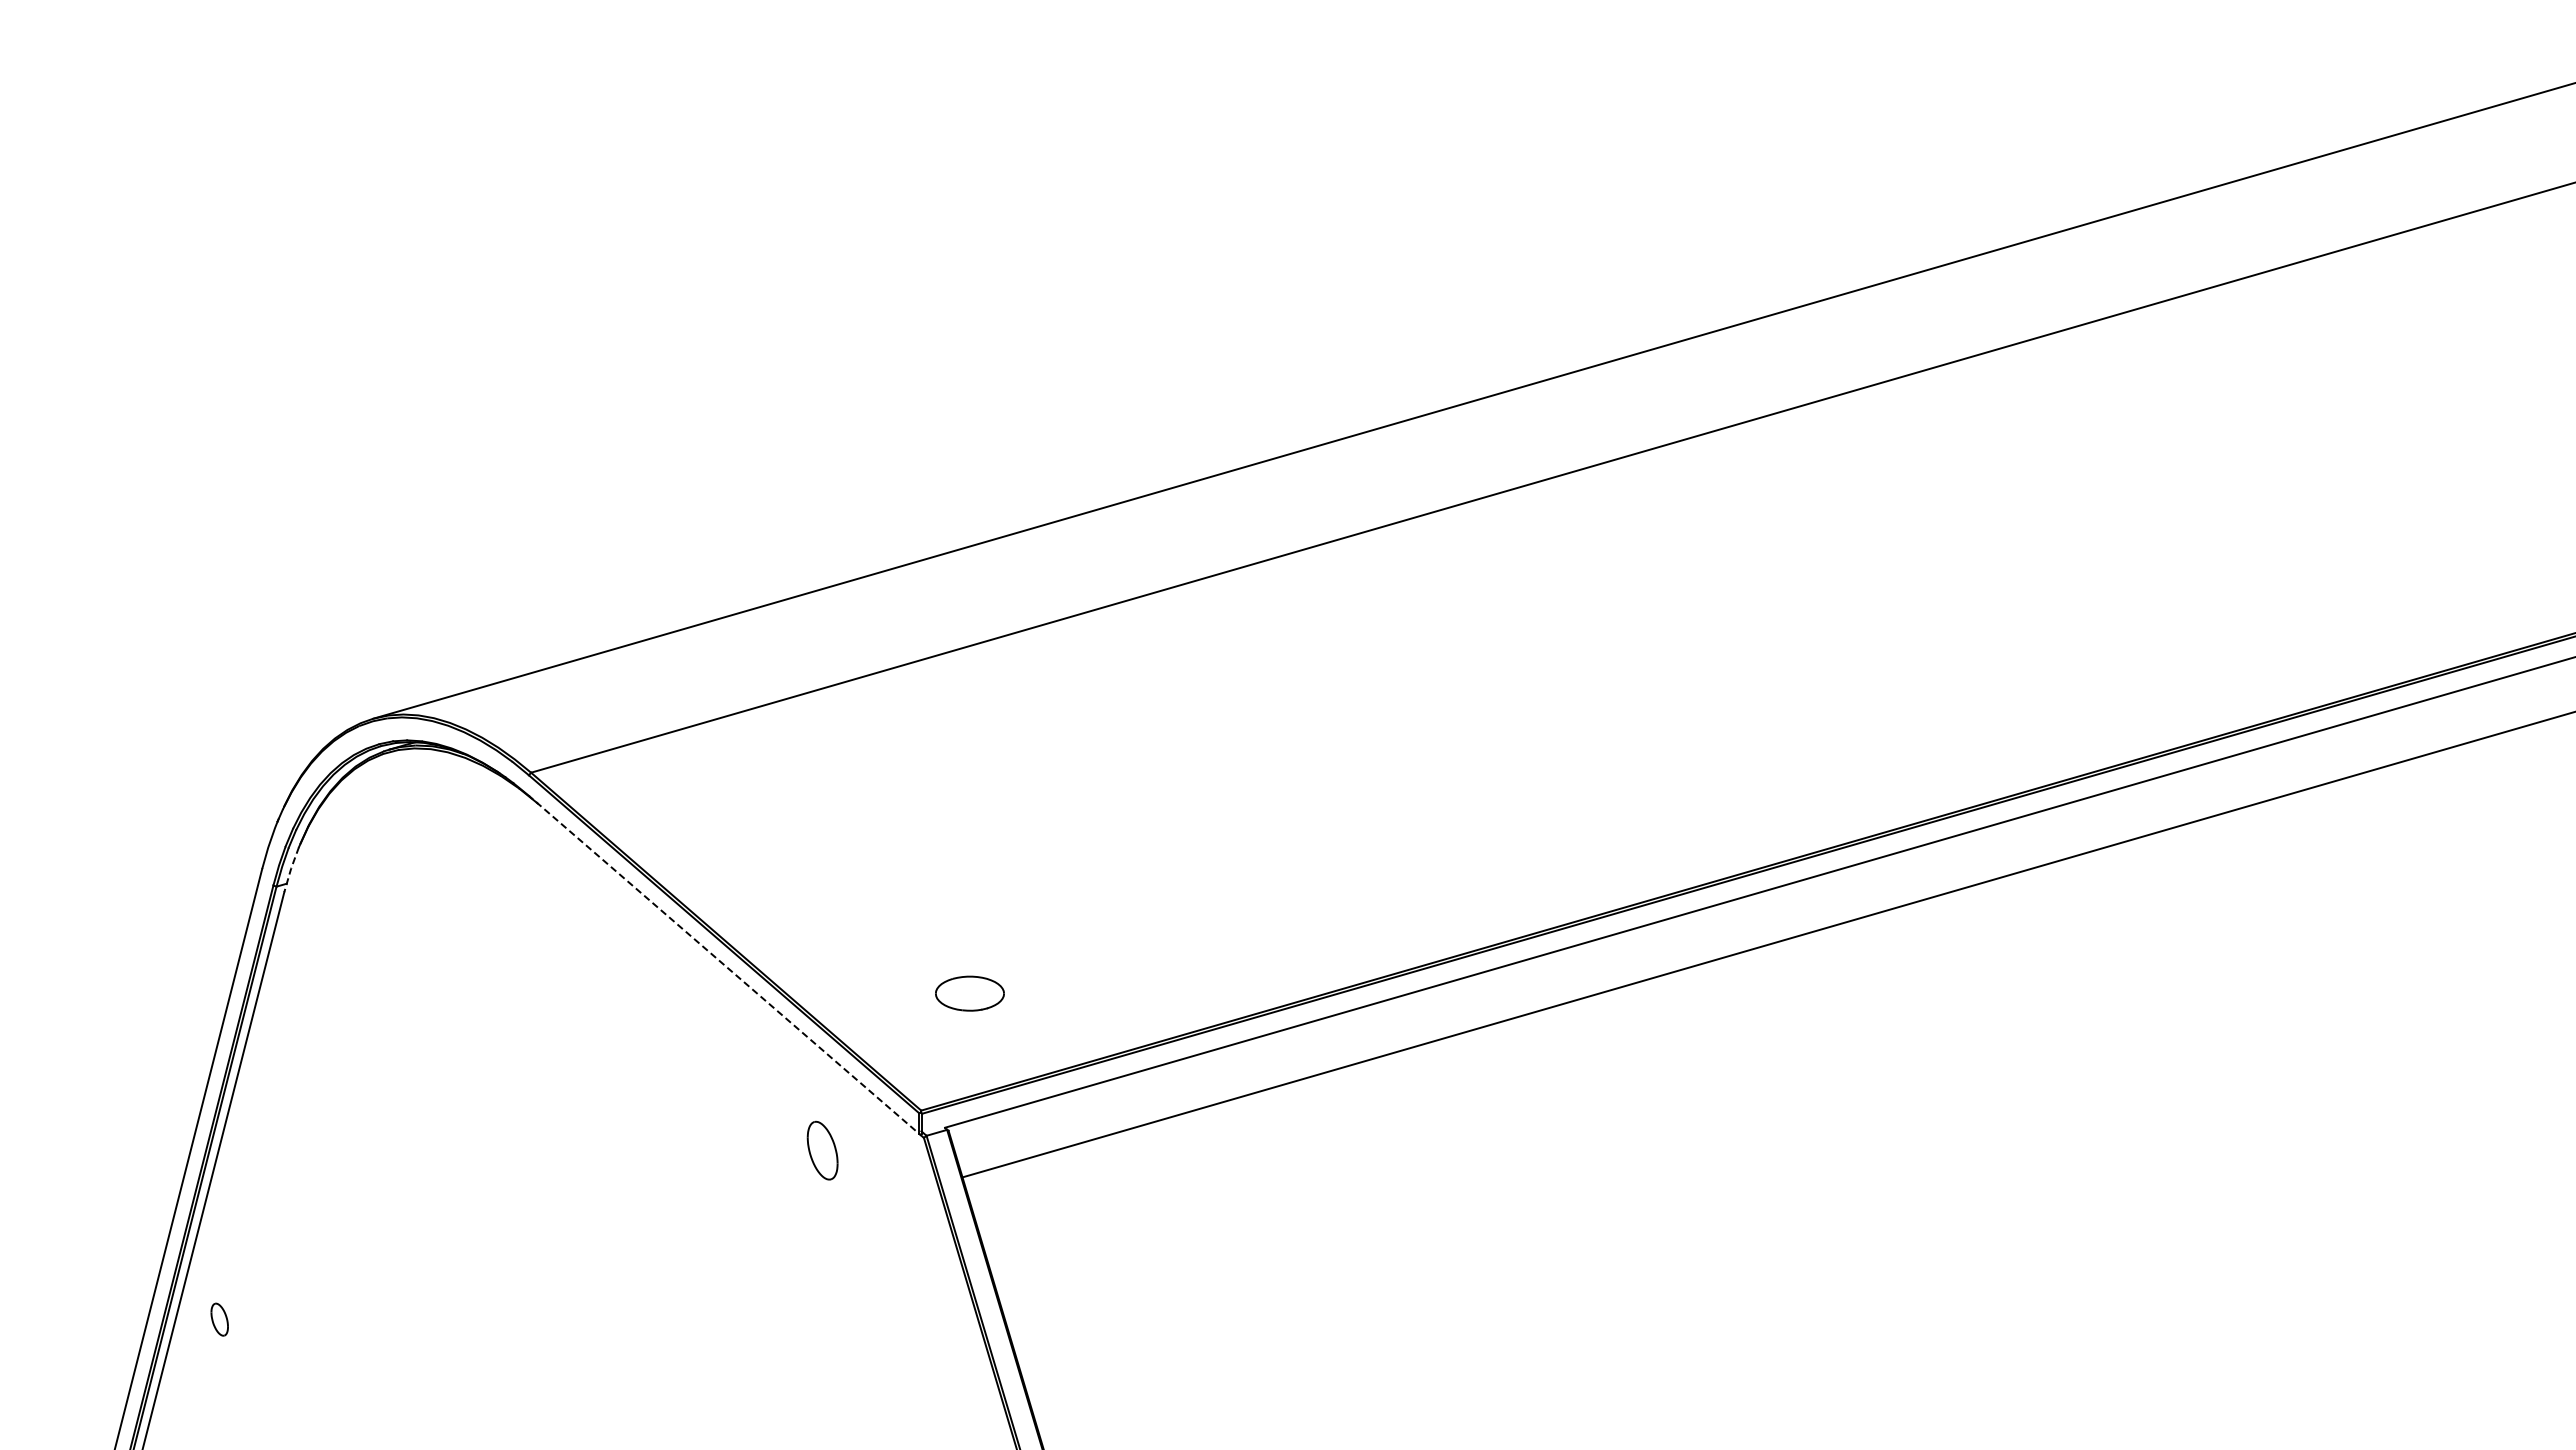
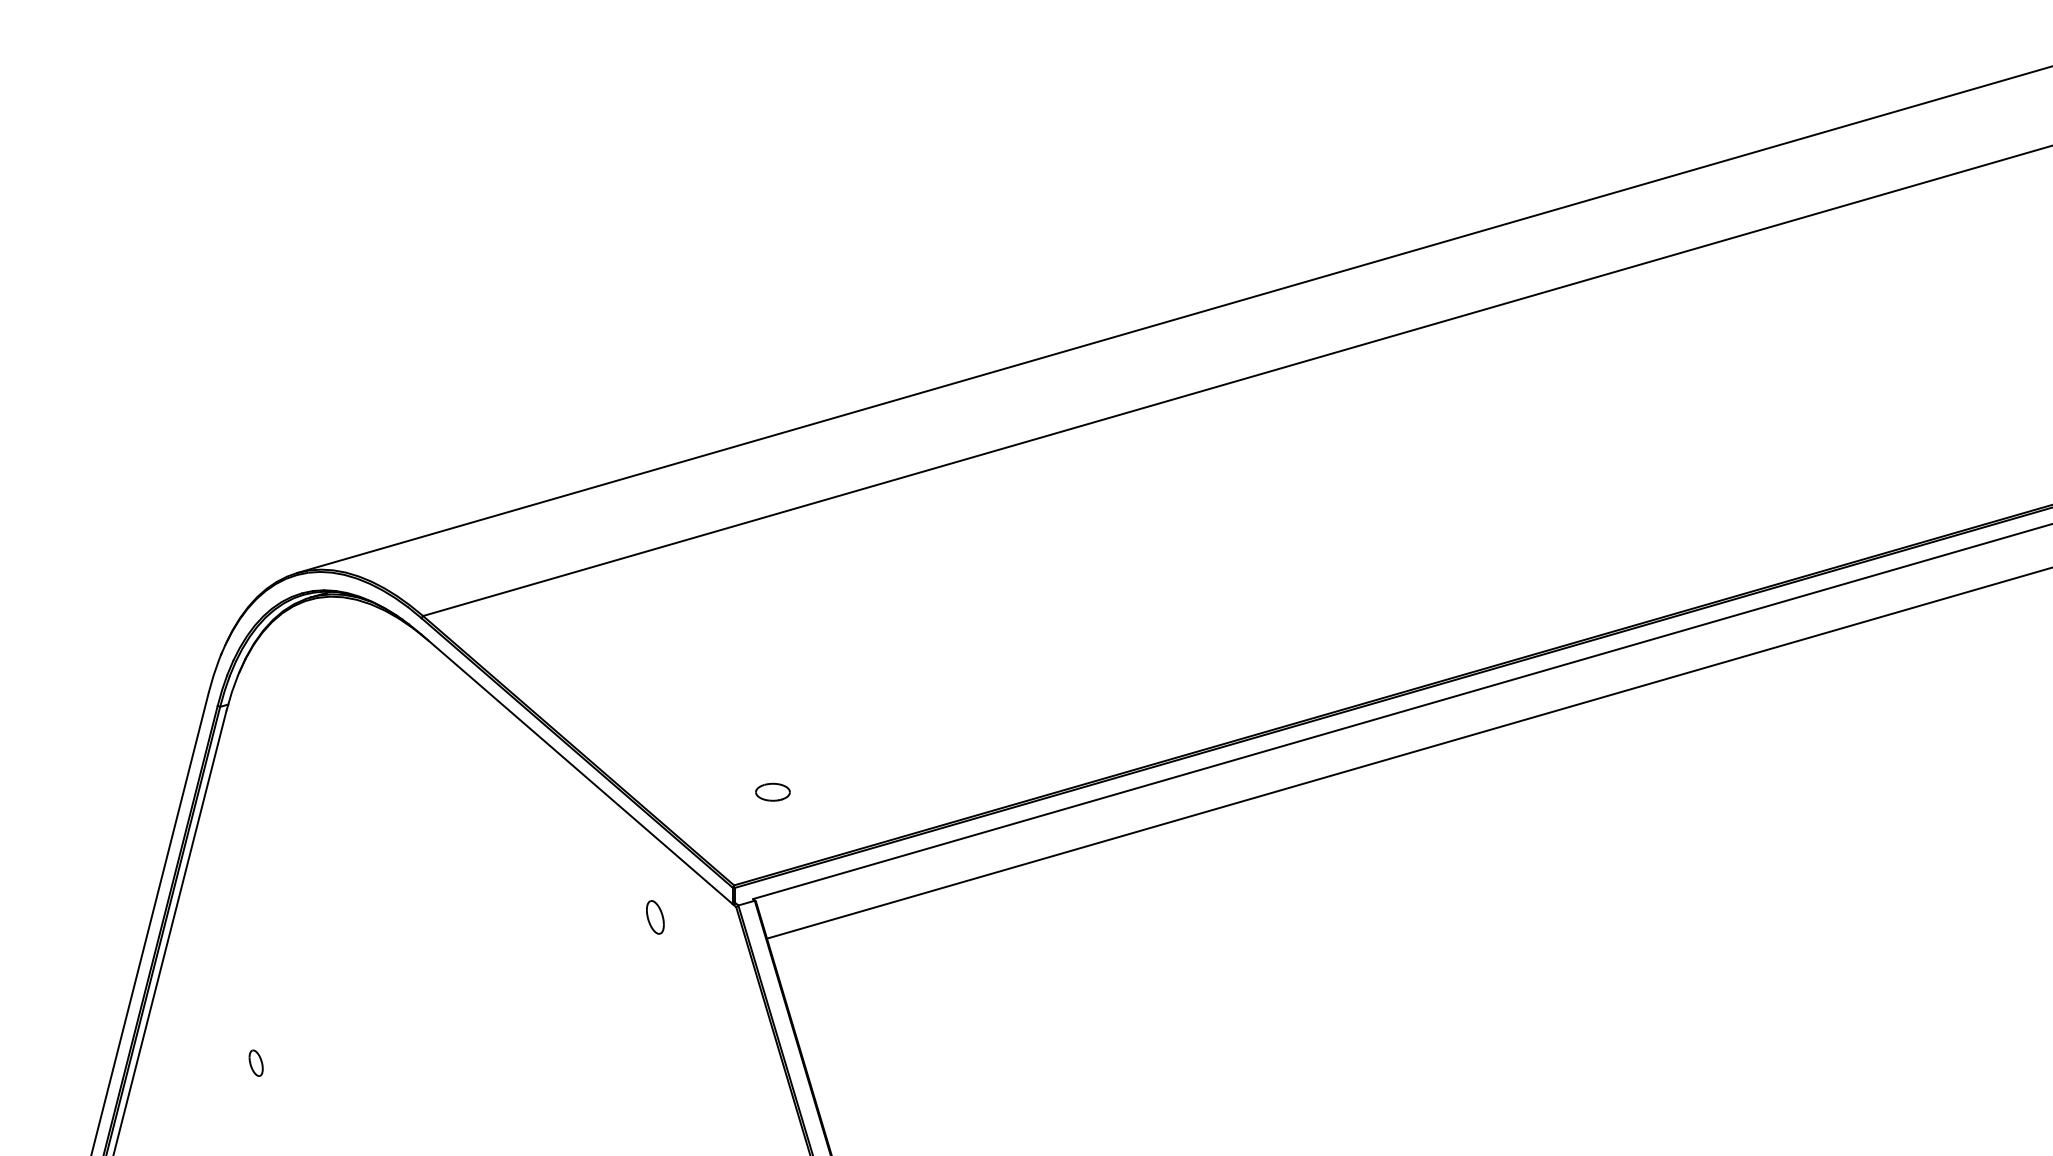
line: (290, 869) -> (231, 693), dashed -> solid
line: (726, 966) -> (578, 770), dashed -> solid
part: (969, 993) -> (772, 792), size x0.62
part: (821, 1150) -> (654, 917), size x0.71
part: (219, 1319) -> (256, 1063), moved

